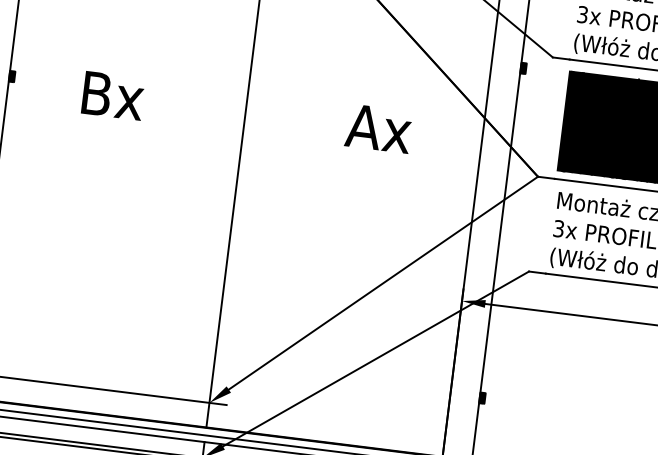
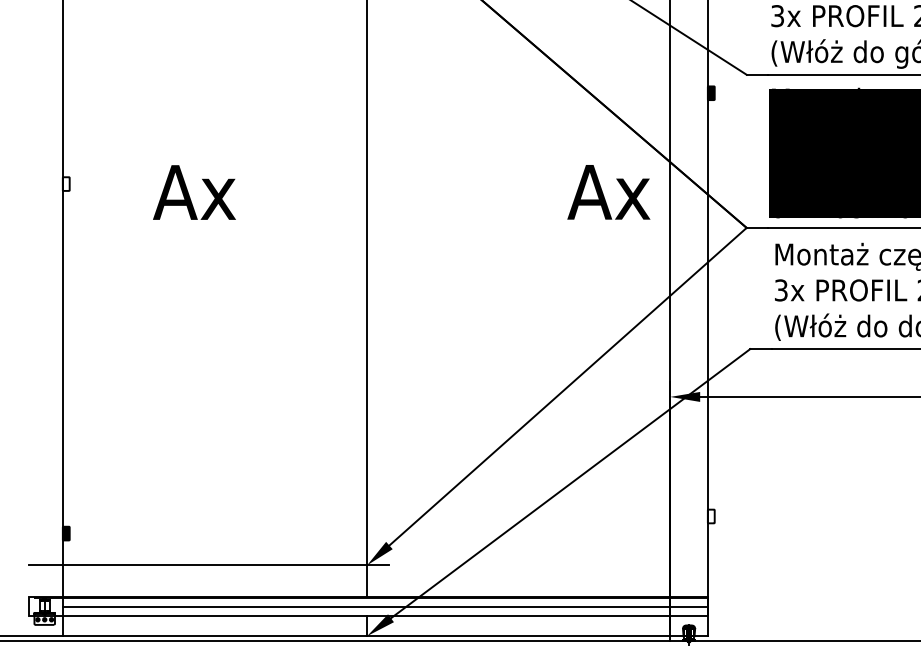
fill: (11, 76) -> (65, 183), removed
text: (96, 93) -> (175, 192), Bx -> Ax
text: (378, 128) -> (608, 192), moved
fill: (481, 398) -> (710, 516), removed

